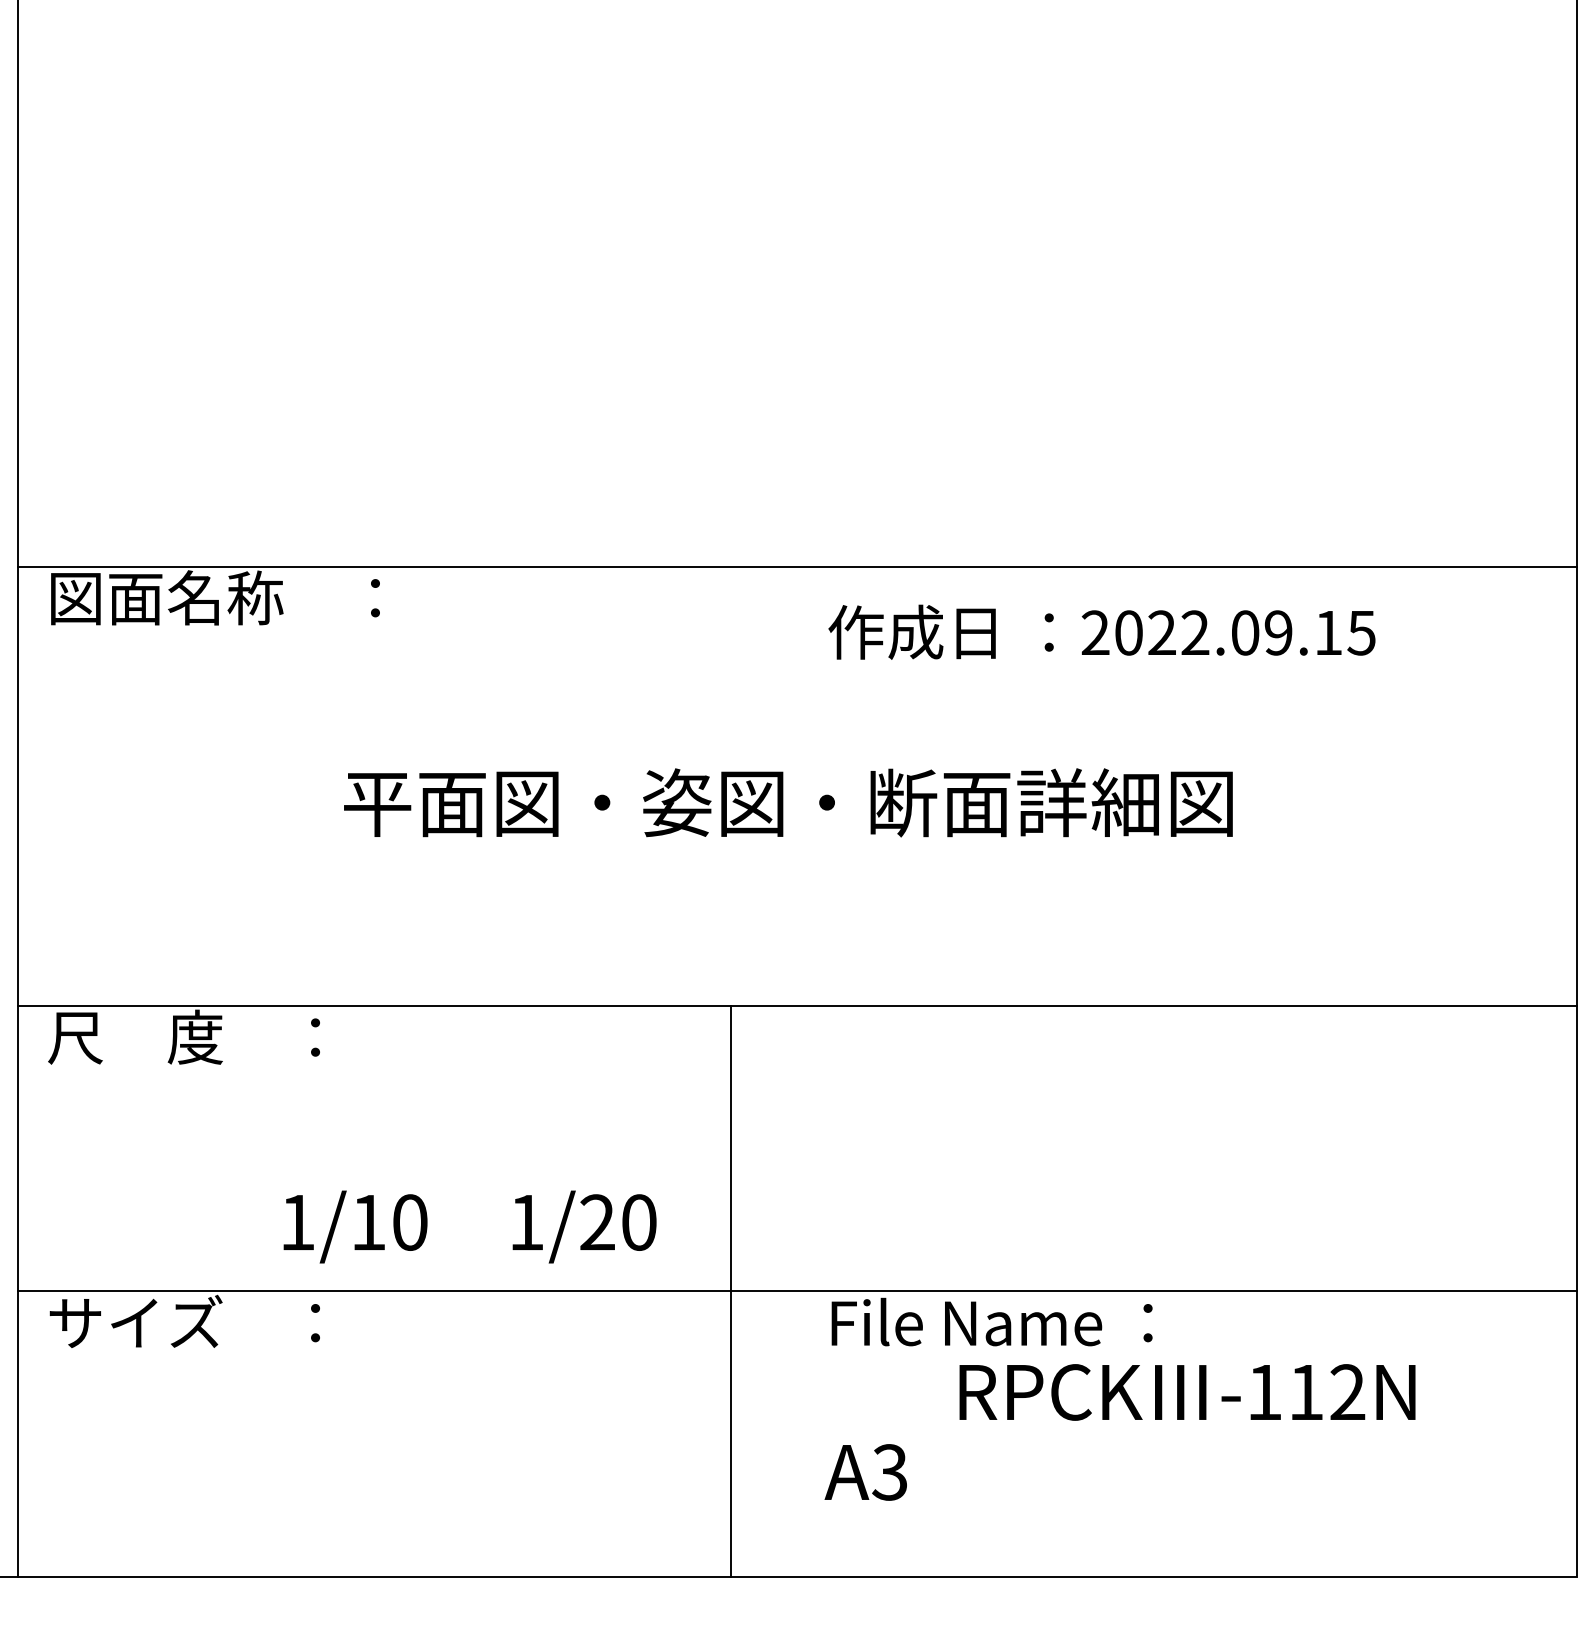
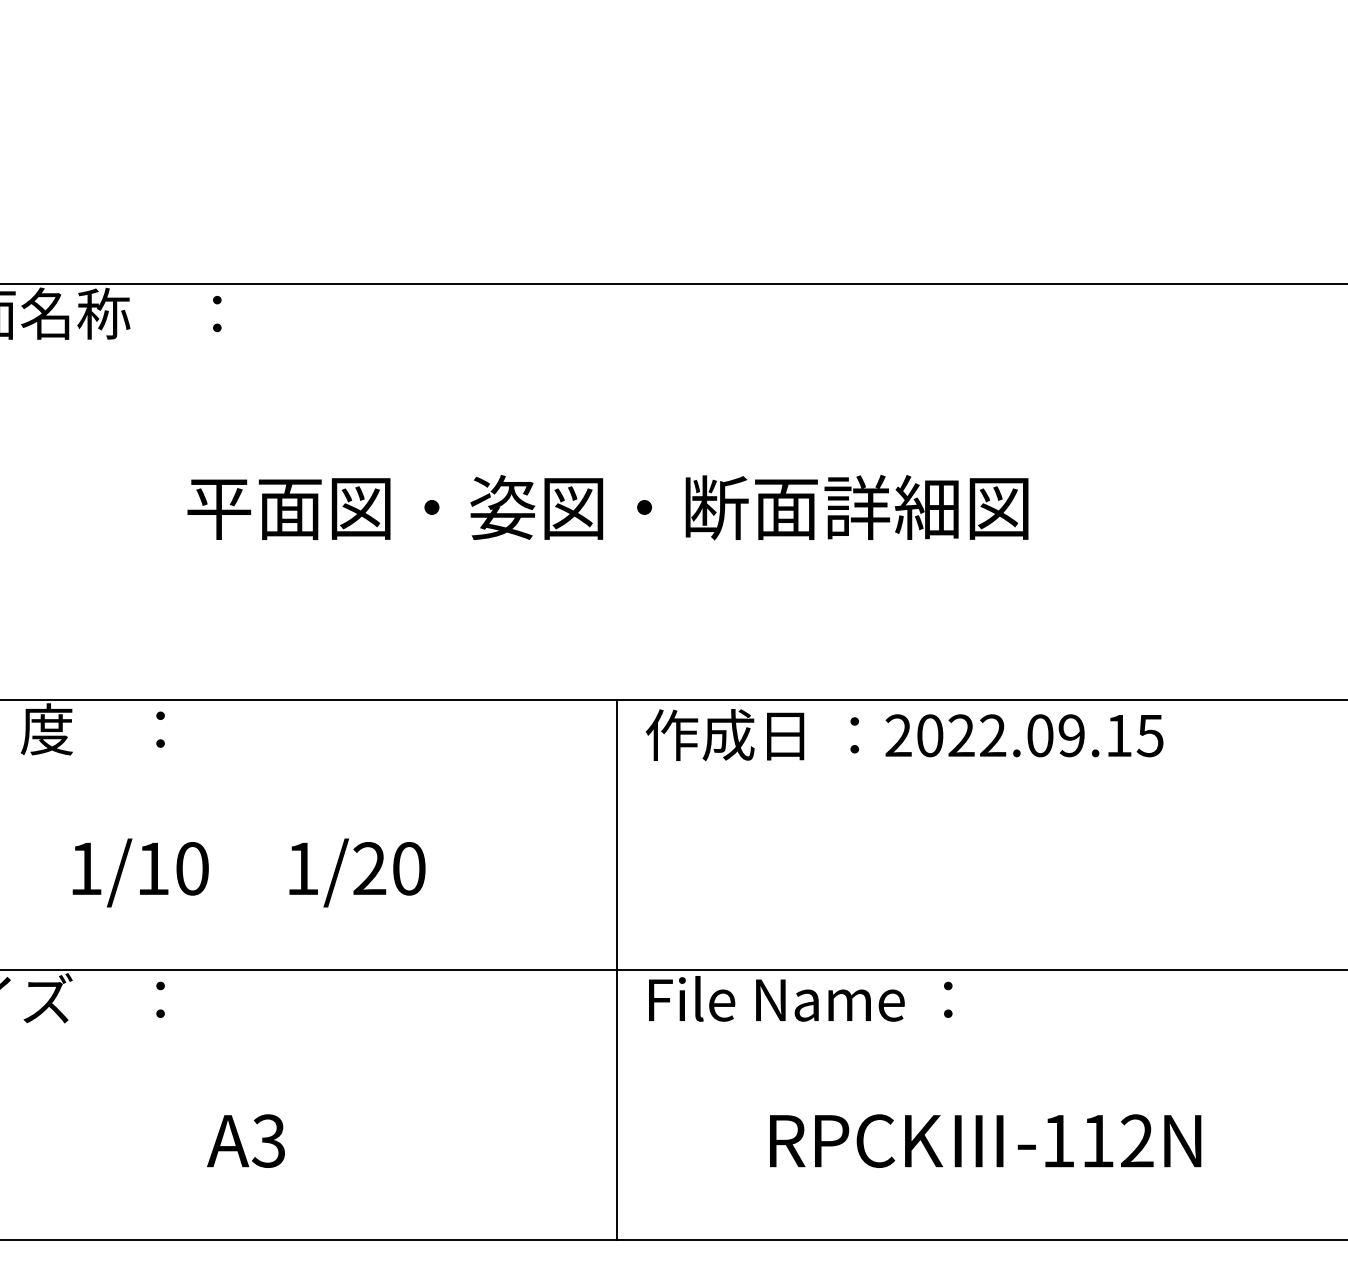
text: (1101, 631) -> (904, 734), moved
text: (469, 1226) -> (248, 872), moved
line: (730, 1291) -> (616, 969), moved
text: (1187, 1392) -> (985, 1141), moved
text: (865, 1472) -> (245, 1141), moved

